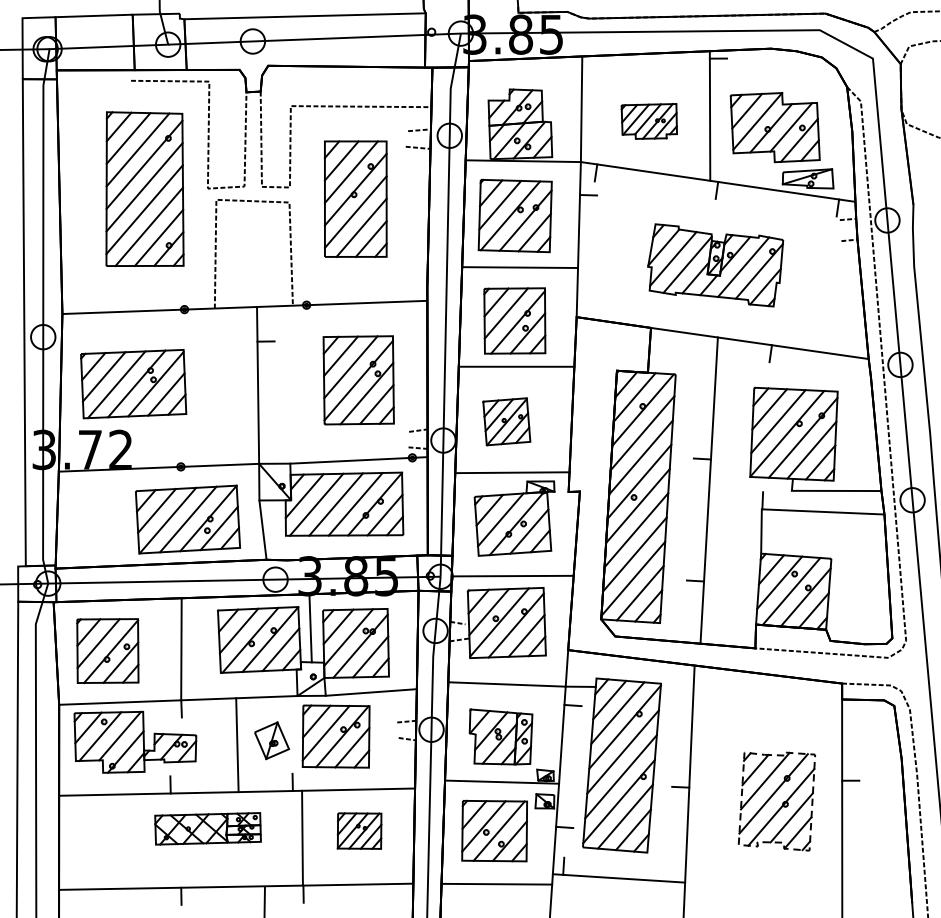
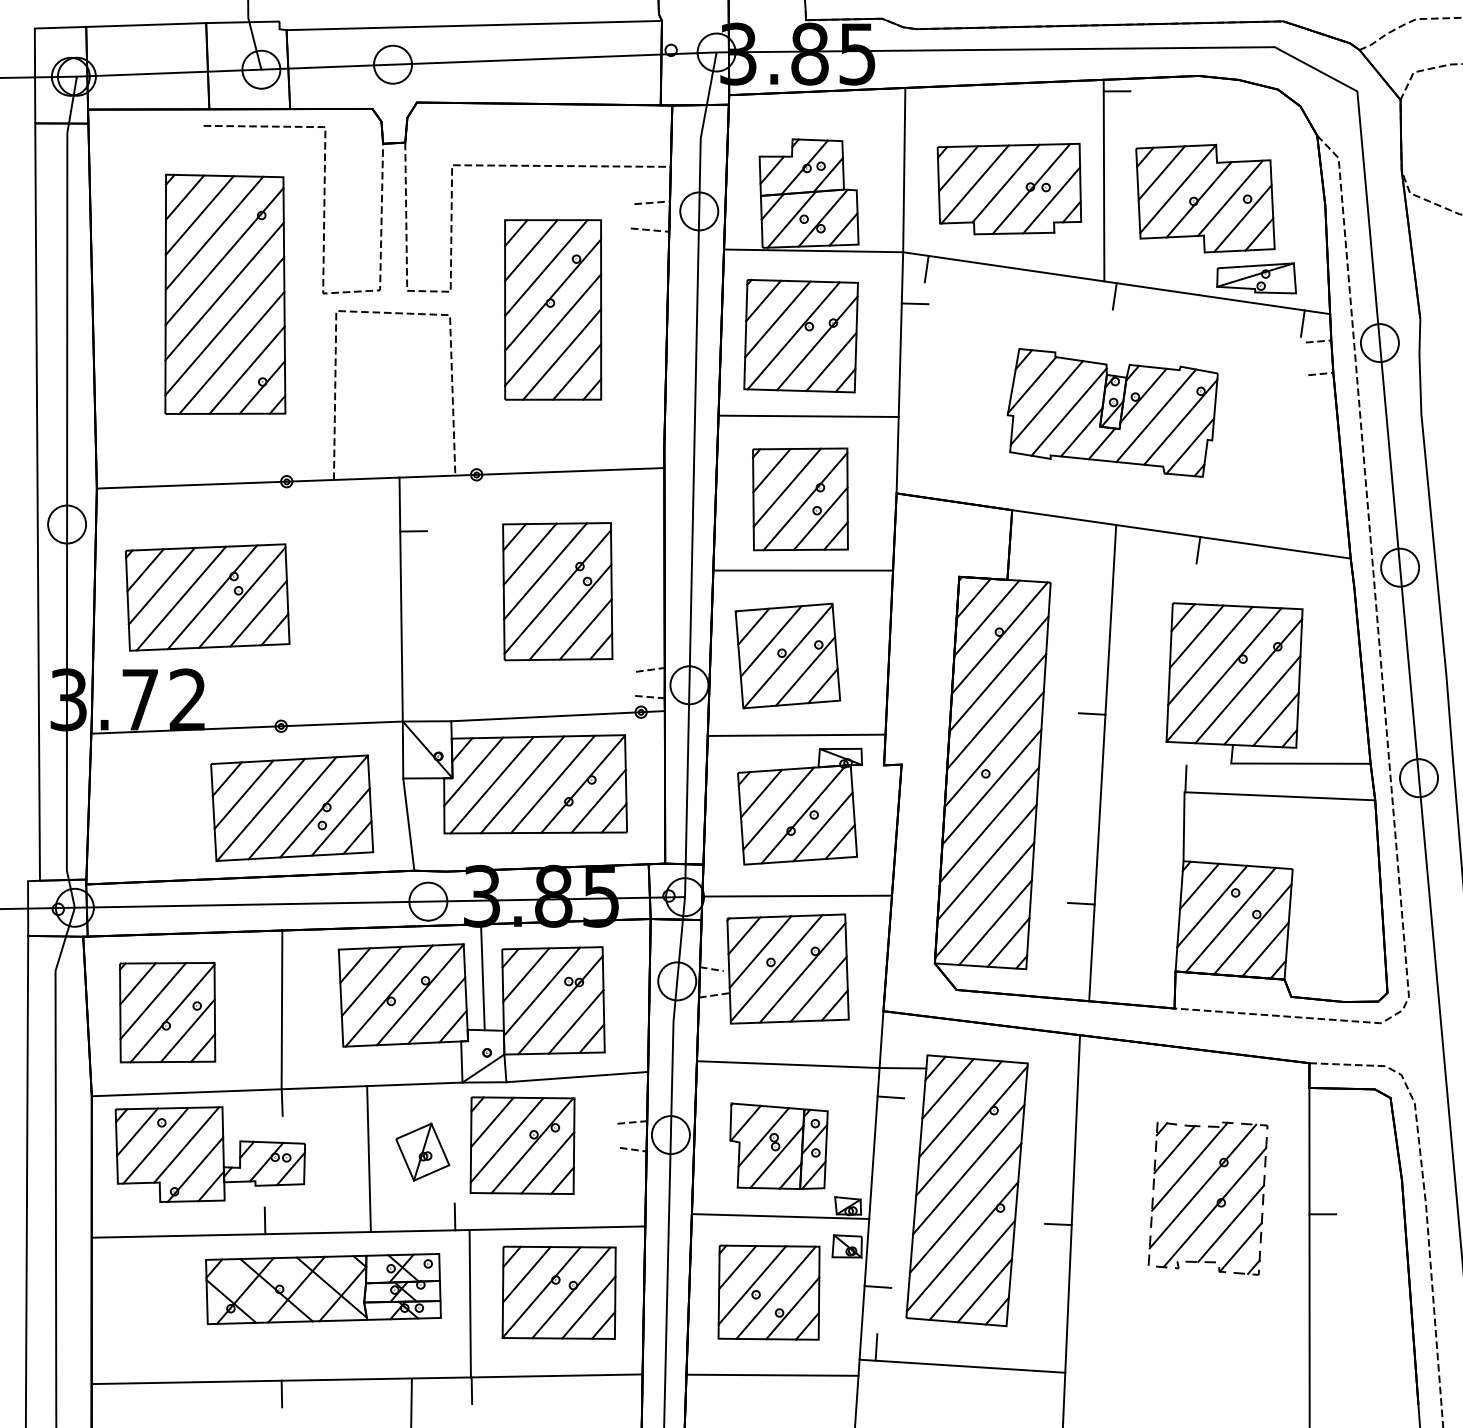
part: (649, 121) -> (1009, 189), size x1.67
part: (506, 421) -> (787, 655), size x1.43
part: (782, 802) -> (1216, 1199), moved
part: (207, 828) -> (322, 1288), size x1.43
part: (359, 830) -> (558, 1291), size x1.67

